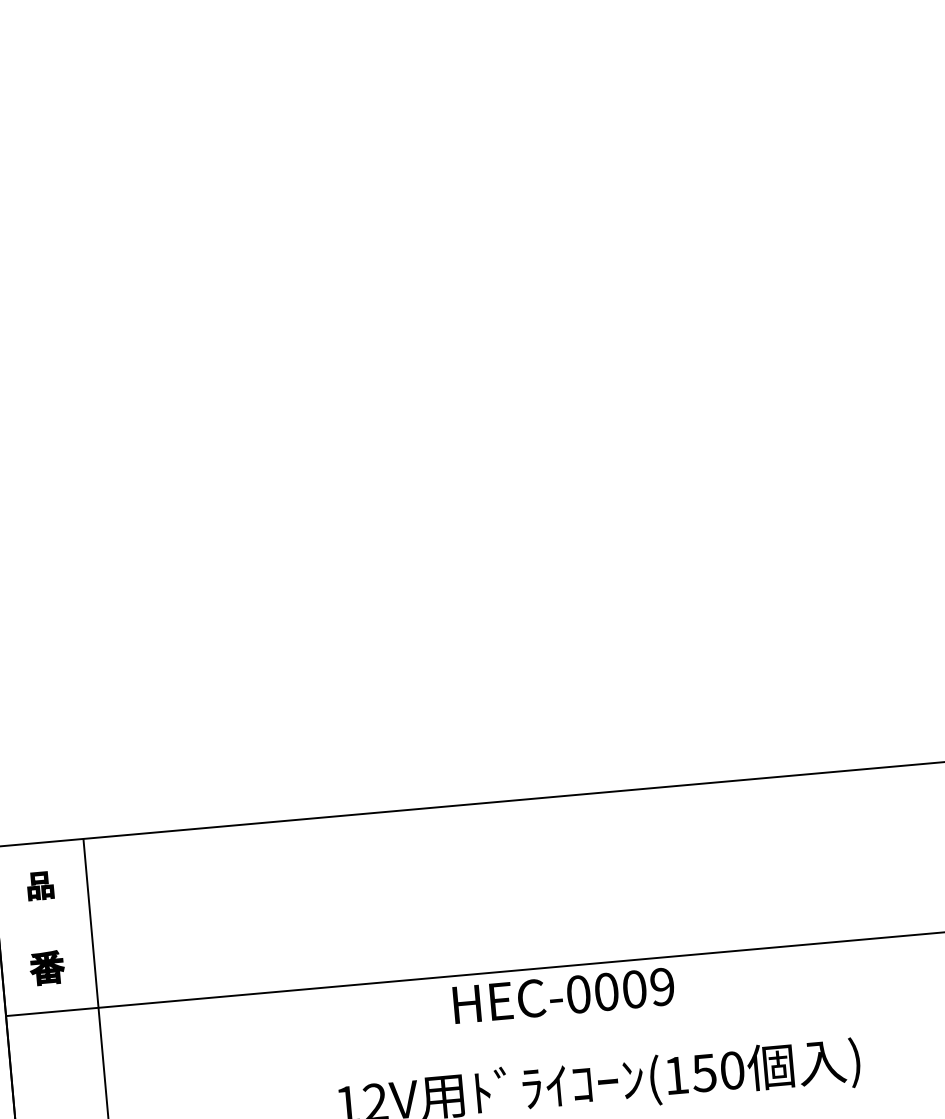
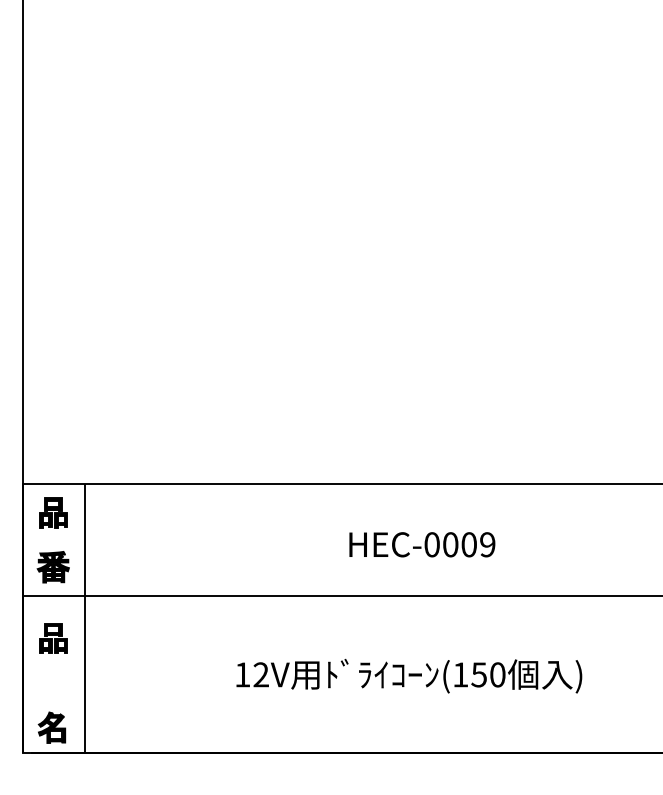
part: (40, 885) -> (53, 512), size x1.67
part: (46, 968) -> (52, 567), size x1.43
text: (564, 995) -> (422, 544), moved
part: (57, 1075) -> (53, 638), added

